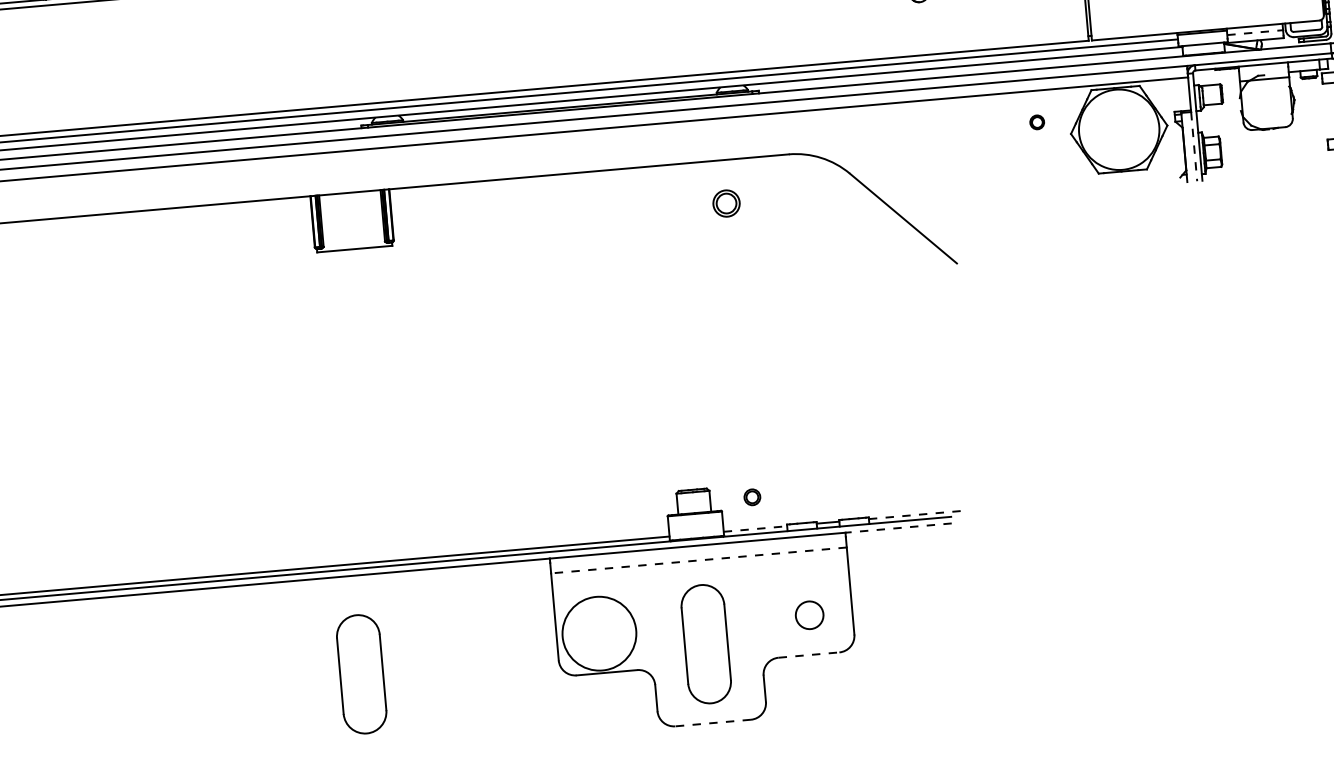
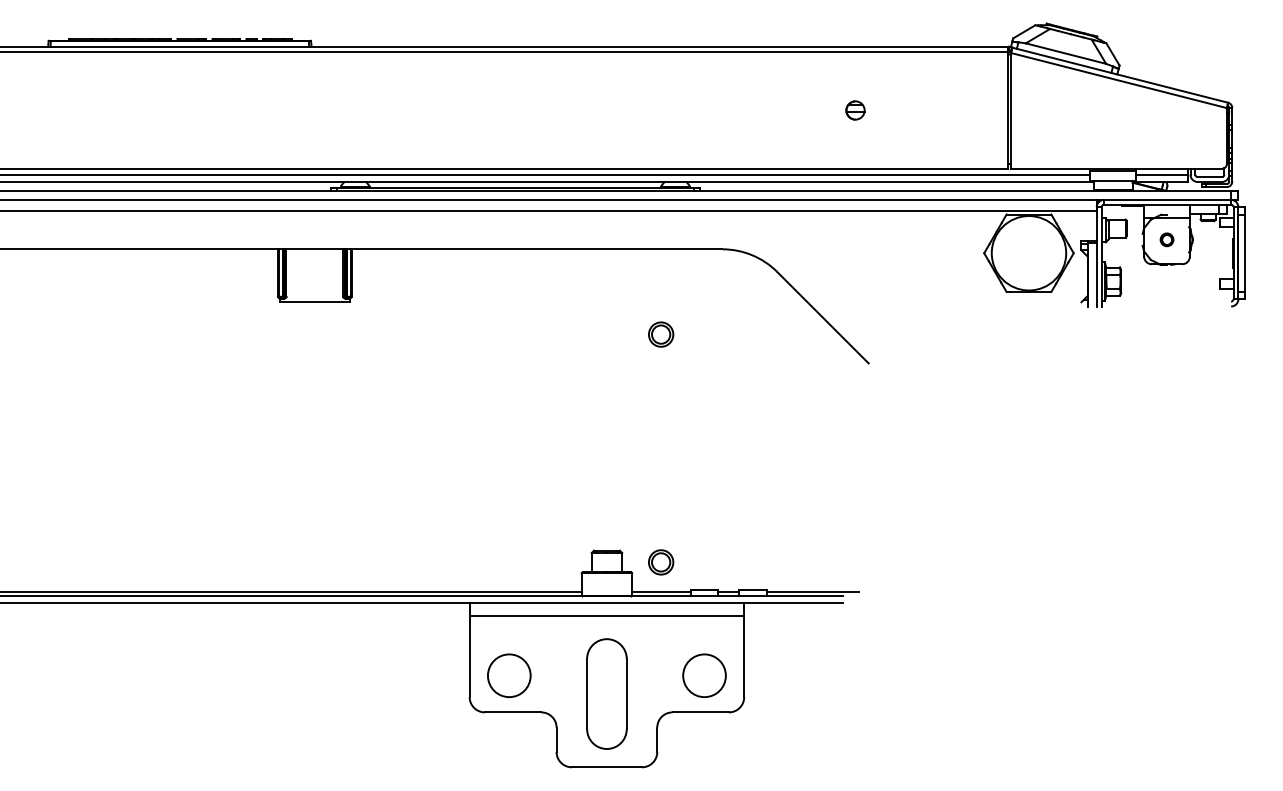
line: (1255, 32) -> (1162, 174), dashed -> solid
part: (1036, 122) -> (1166, 239), moved
line: (1194, 147) -> (1096, 275), dashed -> solid
part: (726, 203) -> (661, 334), moved
part: (752, 497) -> (661, 562), size x1.67
line: (919, 514) -> (813, 591), dashed -> solid
line: (756, 528) -> (662, 591), dashed -> solid
line: (898, 528) -> (793, 602), dashed -> solid
line: (698, 560) -> (606, 616), dashed -> solid
circle: (809, 615) -> (704, 675), size x1.67
circle: (598, 633) -> (508, 675), size x0.62
line: (809, 655) -> (701, 712), dashed -> solid
part: (361, 673) -> (286, 693), removed
line: (712, 723) -> (606, 767), dashed -> solid

